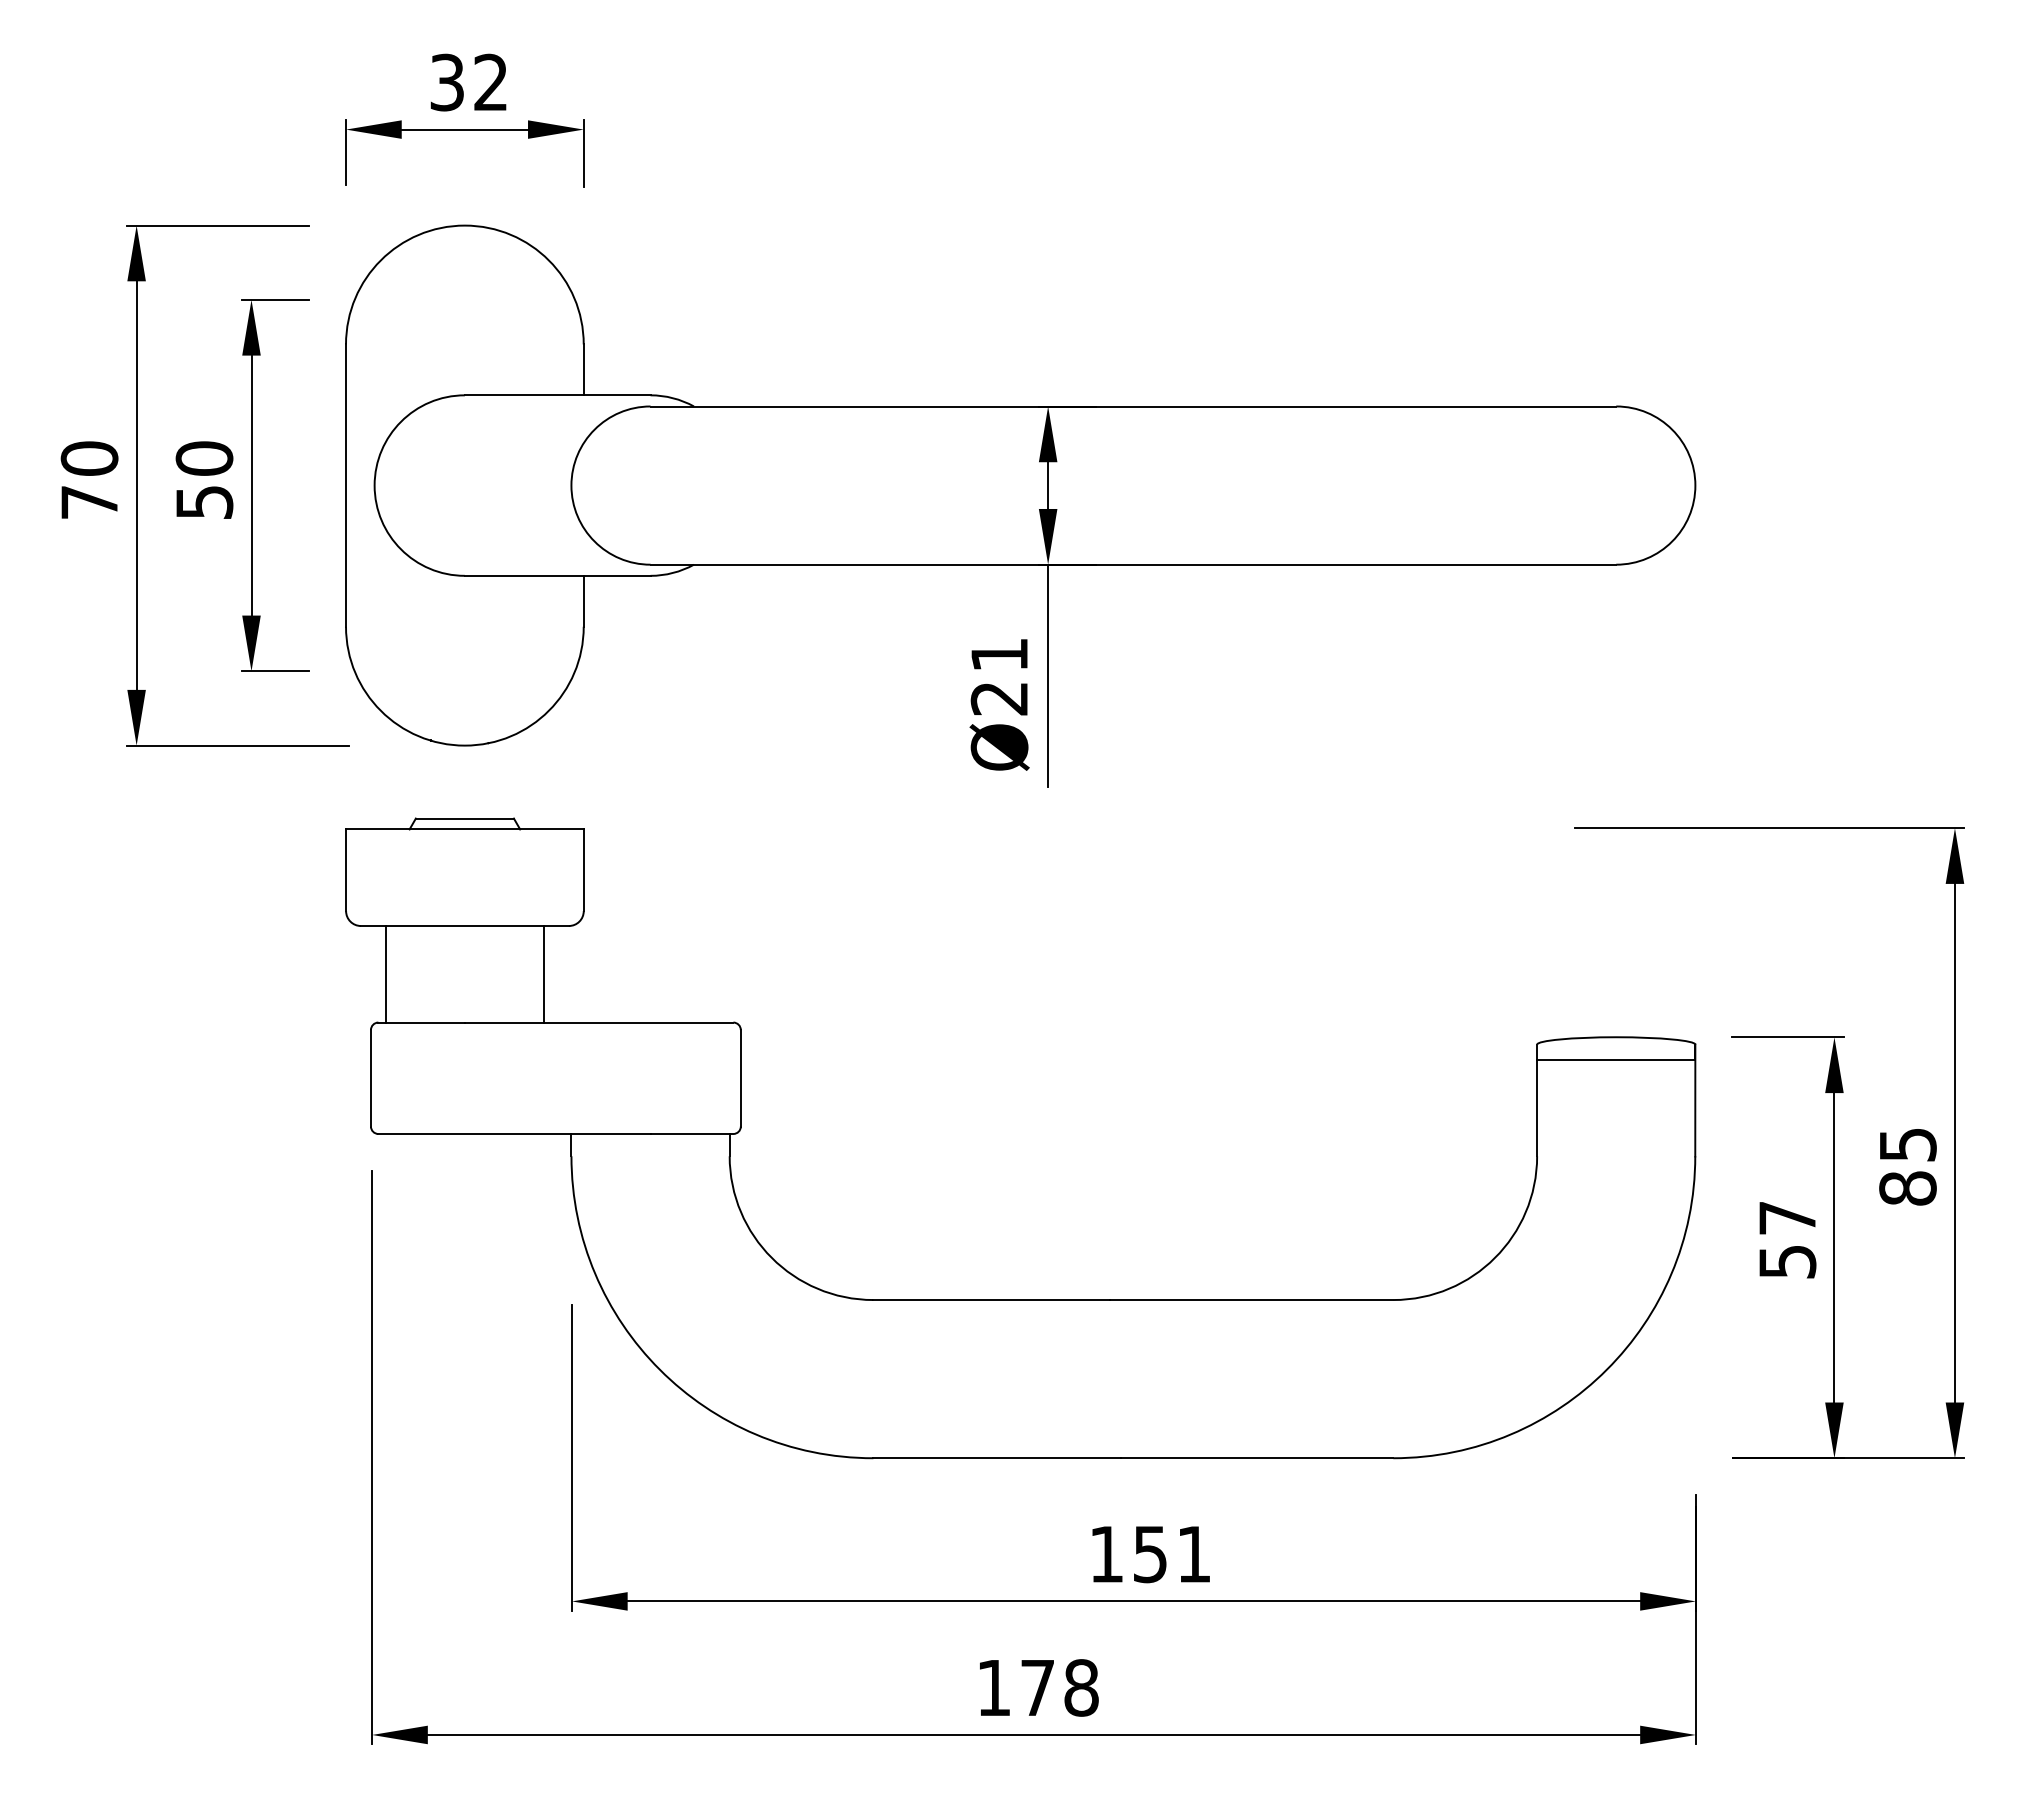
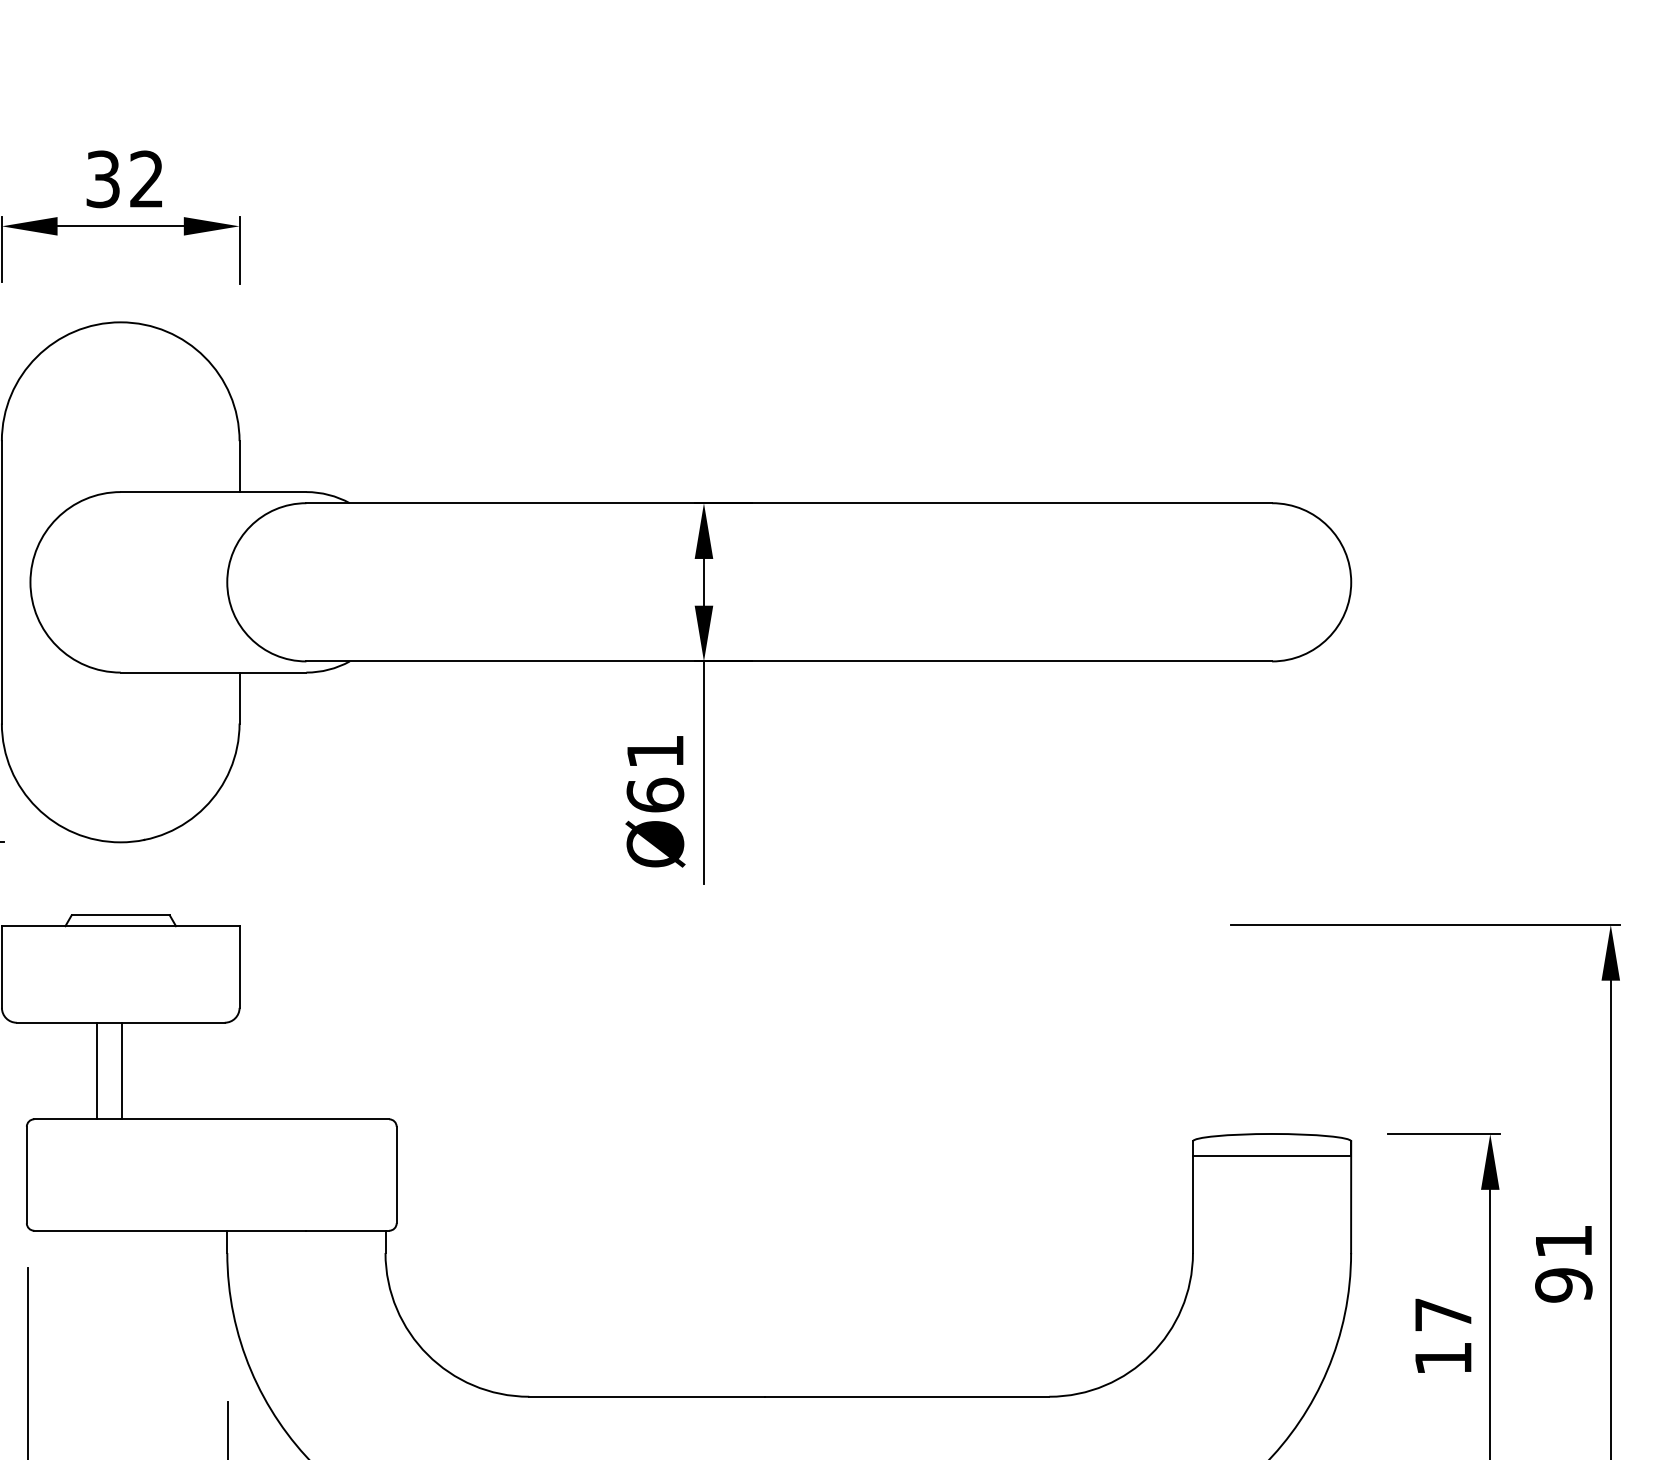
text: (999, 698) -> (655, 795), Ø21 -> Ø61
line: (385, 974) -> (121, 1071), moved
line: (544, 974) -> (97, 1071), moved
text: (1907, 1167) -> (1563, 1264), 85 -> 91
text: (1787, 1262) -> (1443, 1359), 57 -> 17

